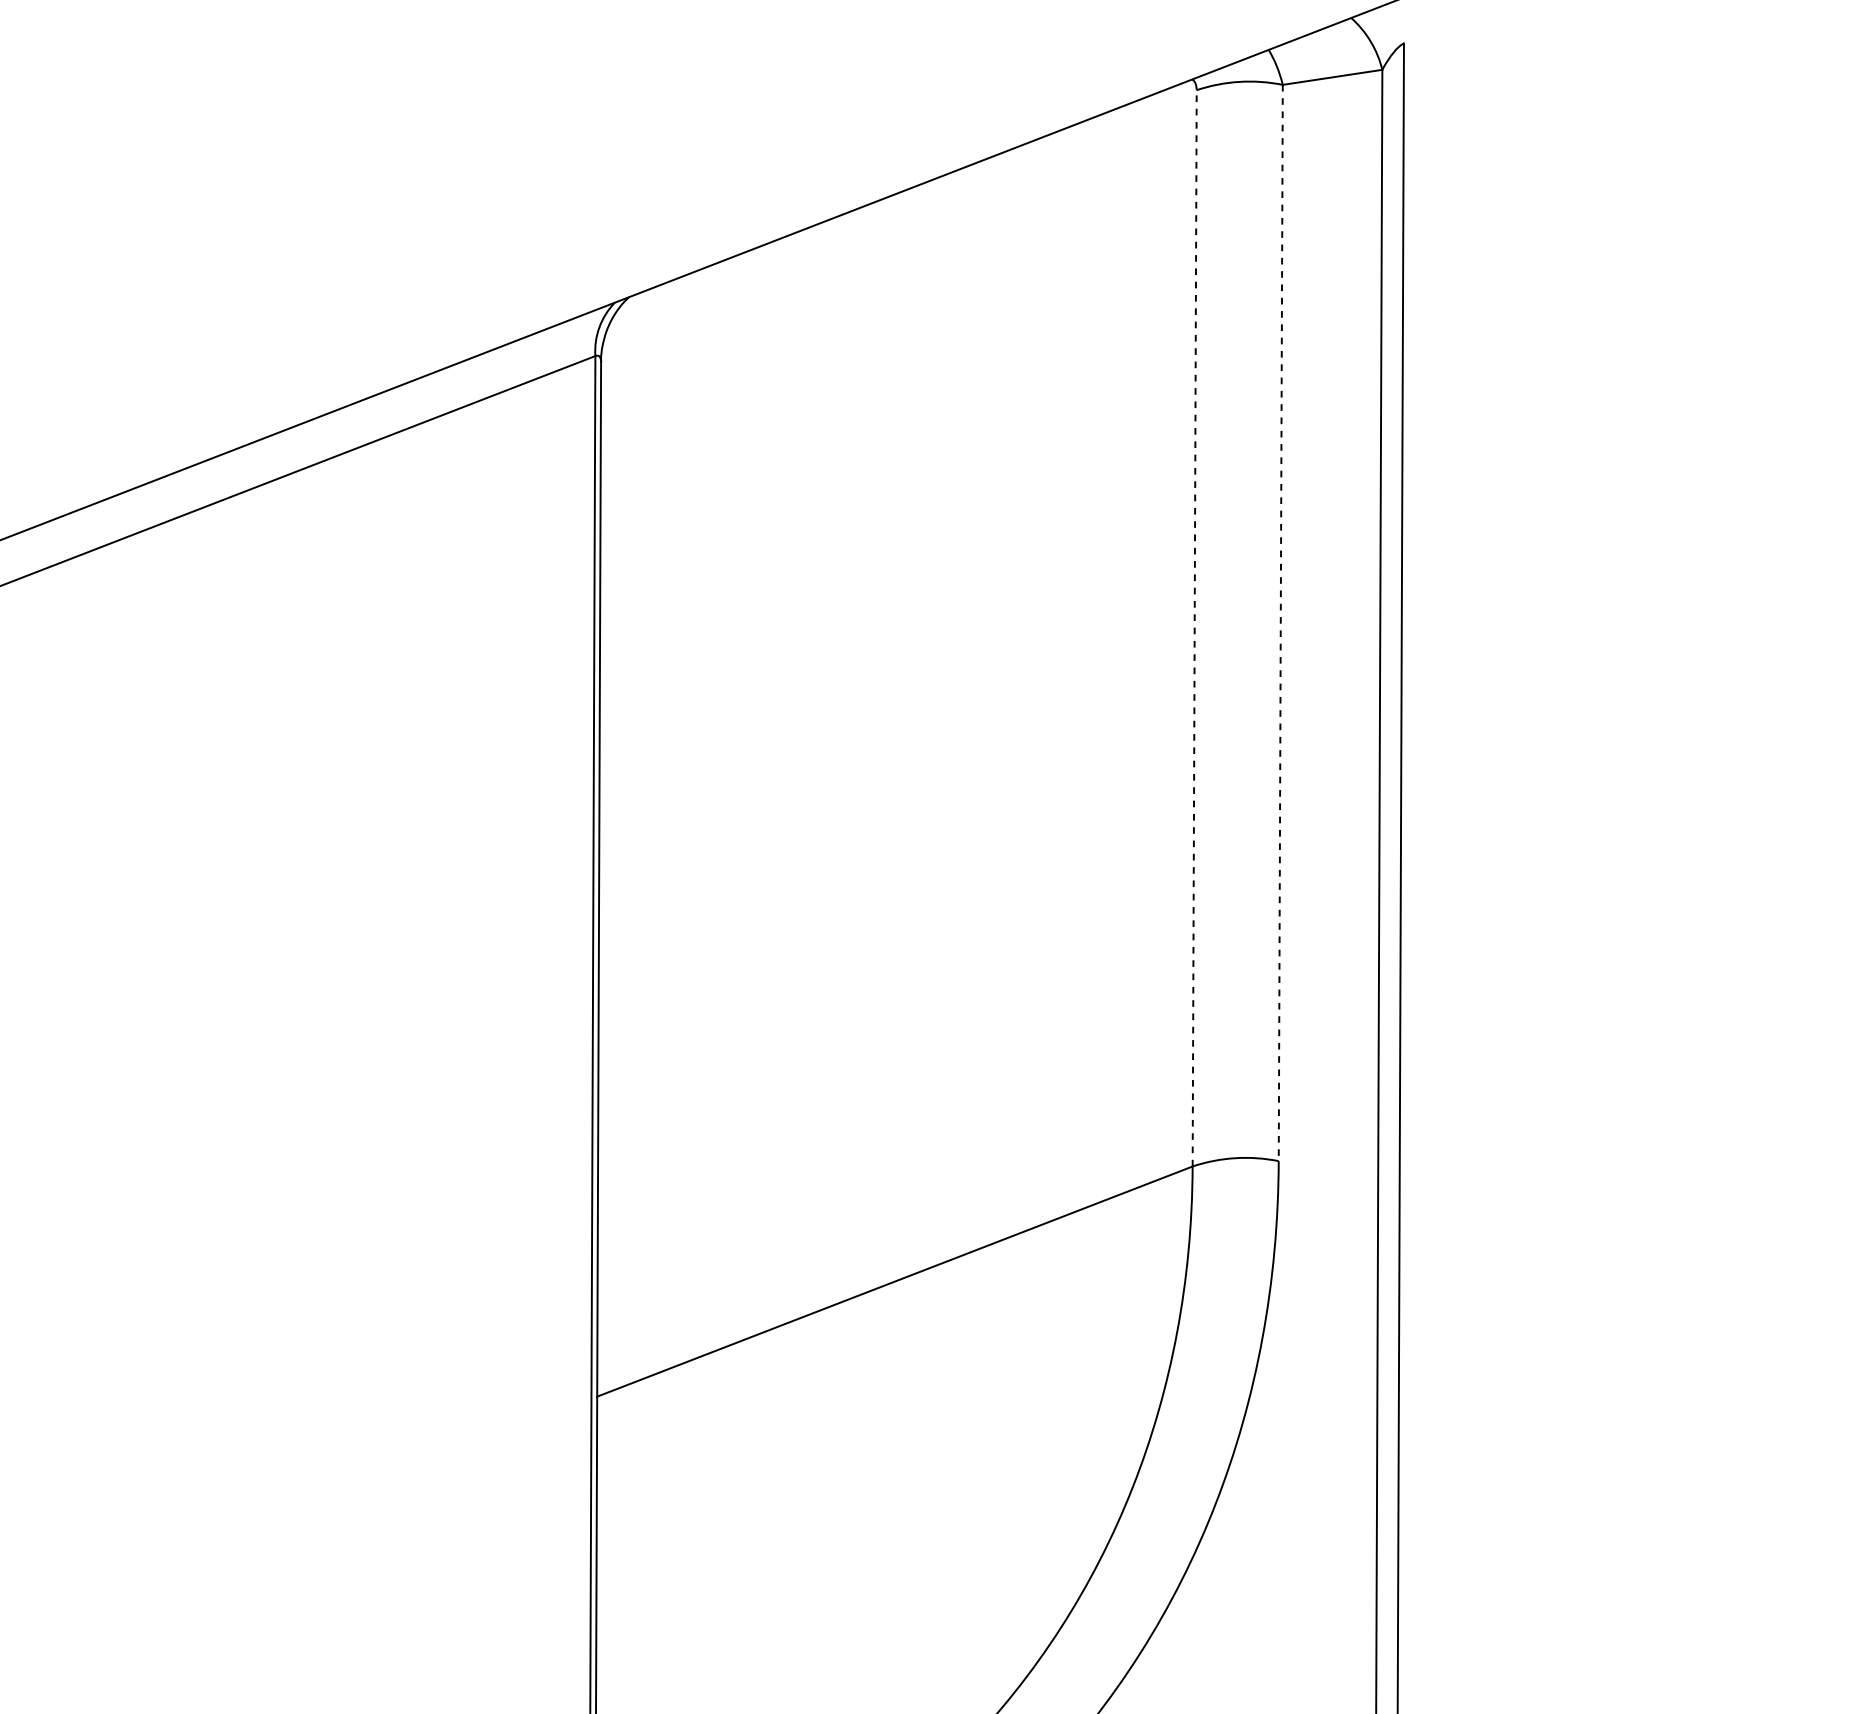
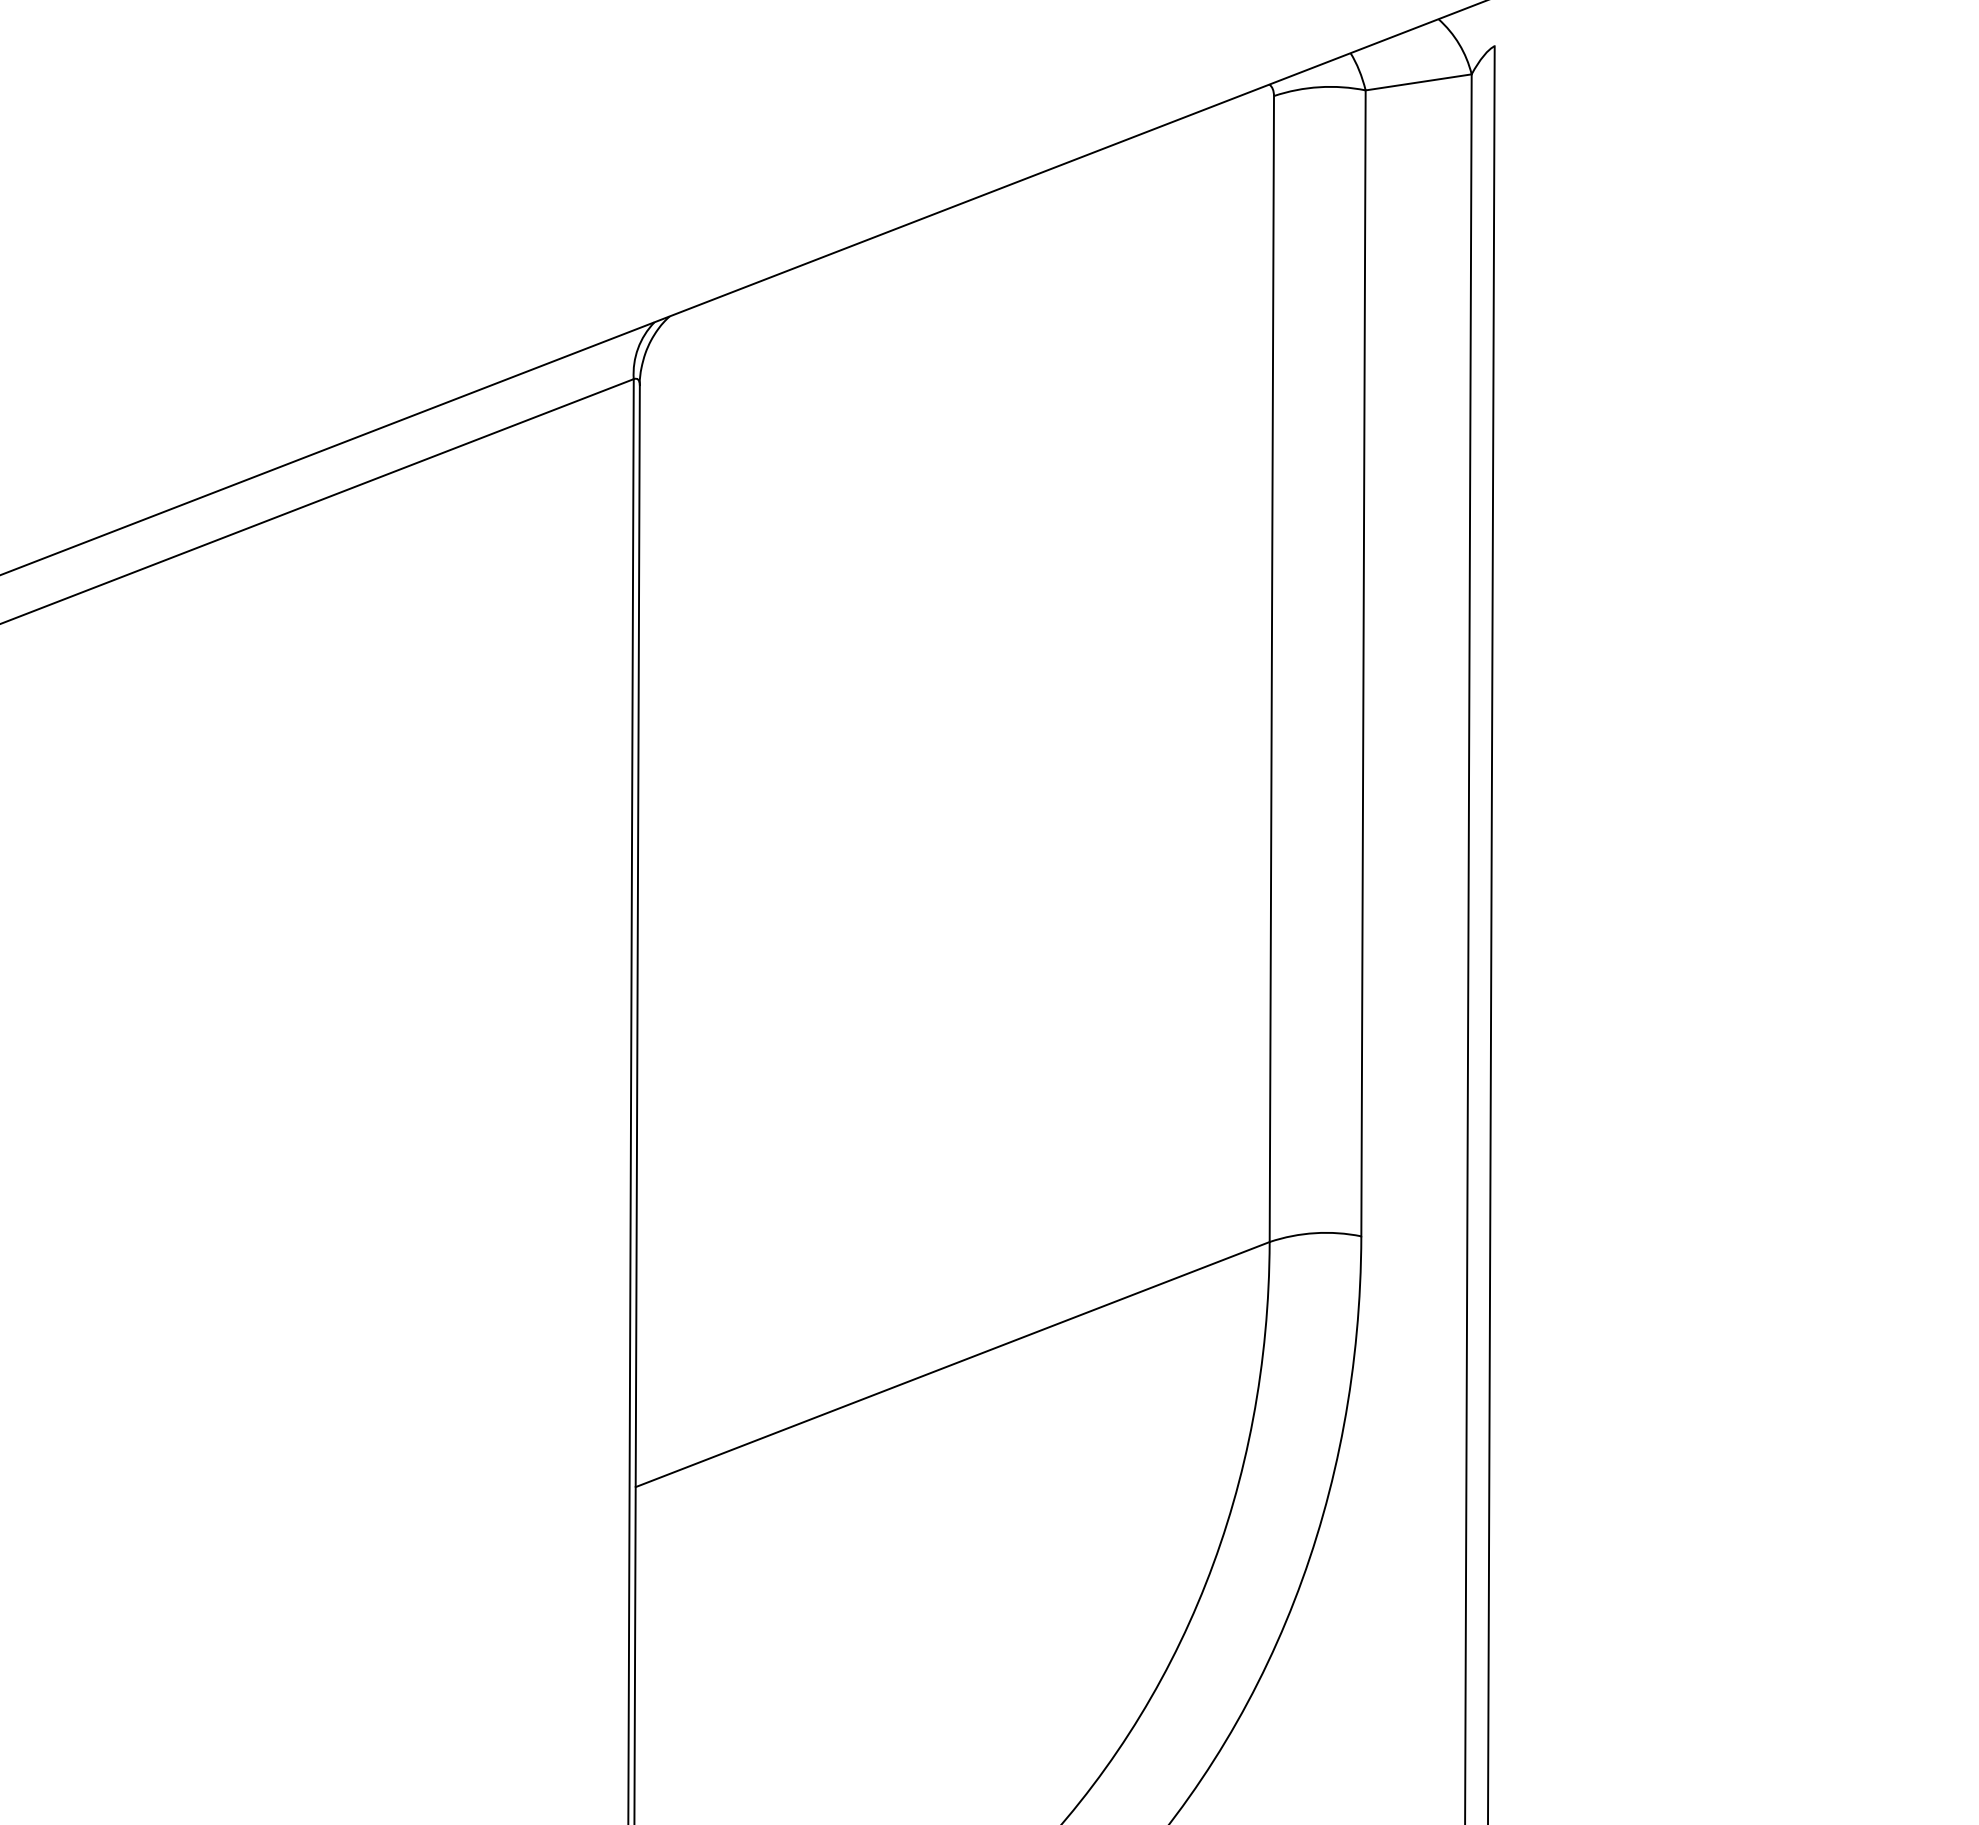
line: (1280, 623) -> (1363, 663), dashed -> solid
line: (1194, 628) -> (1271, 669), dashed -> solid

